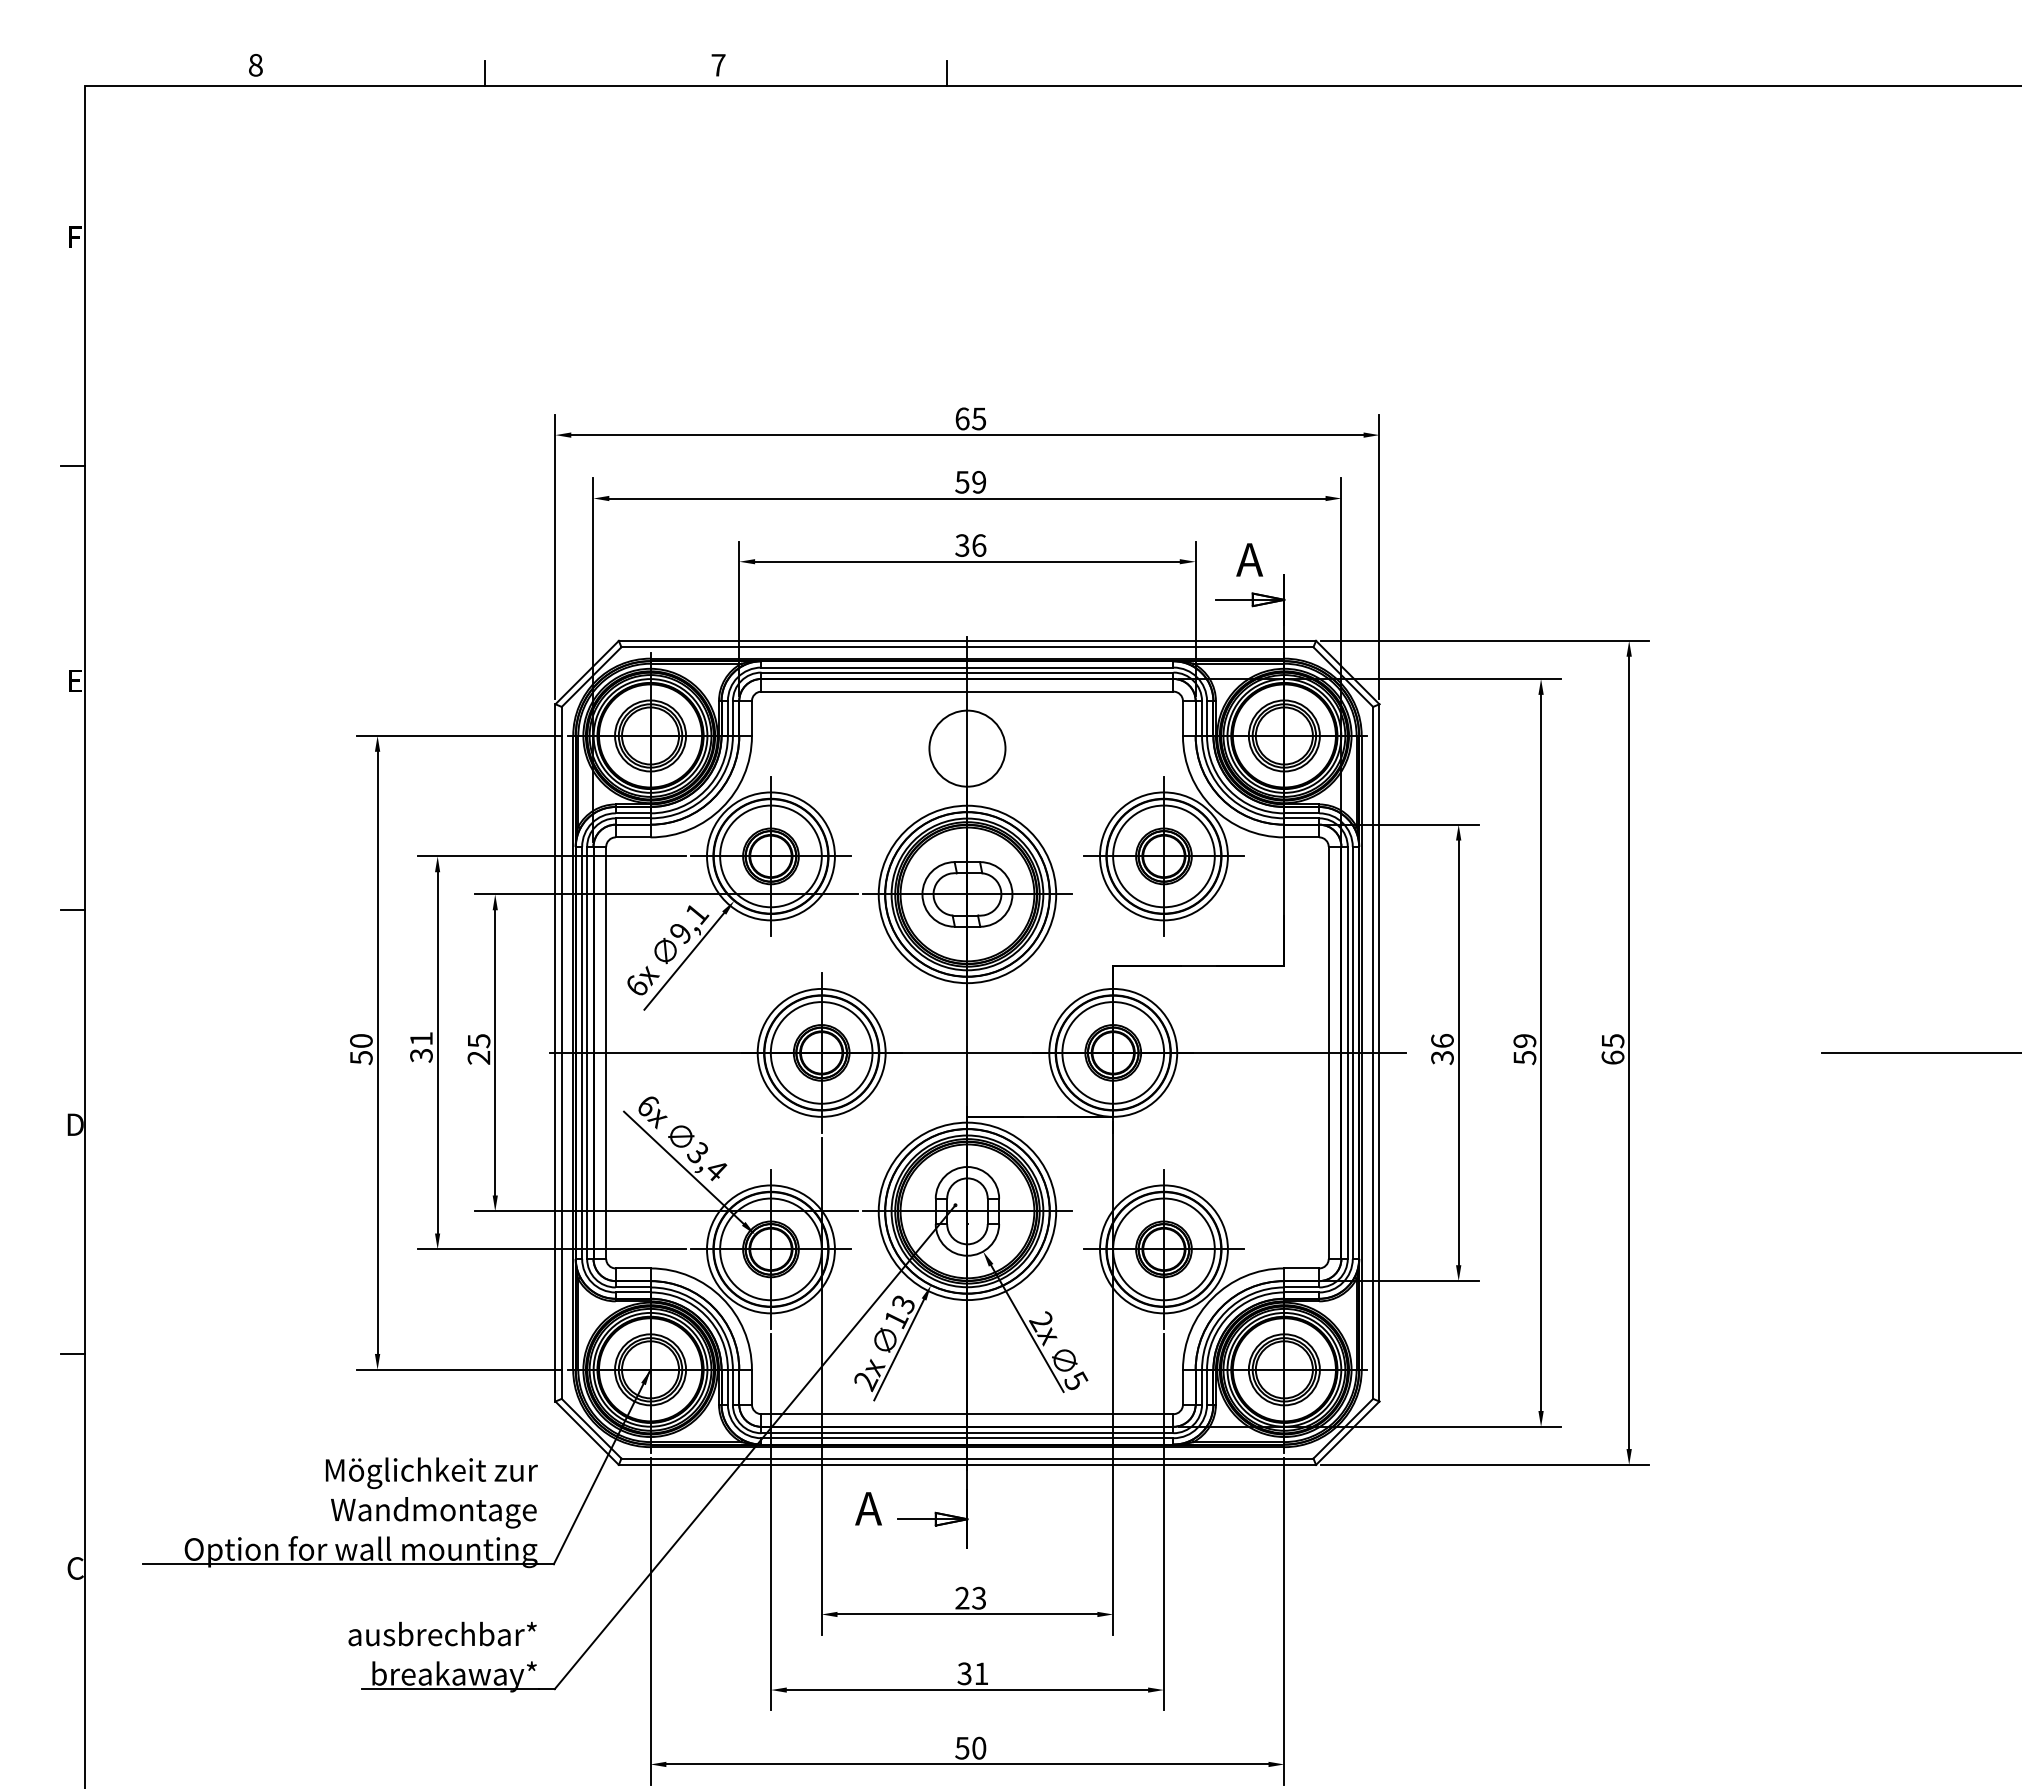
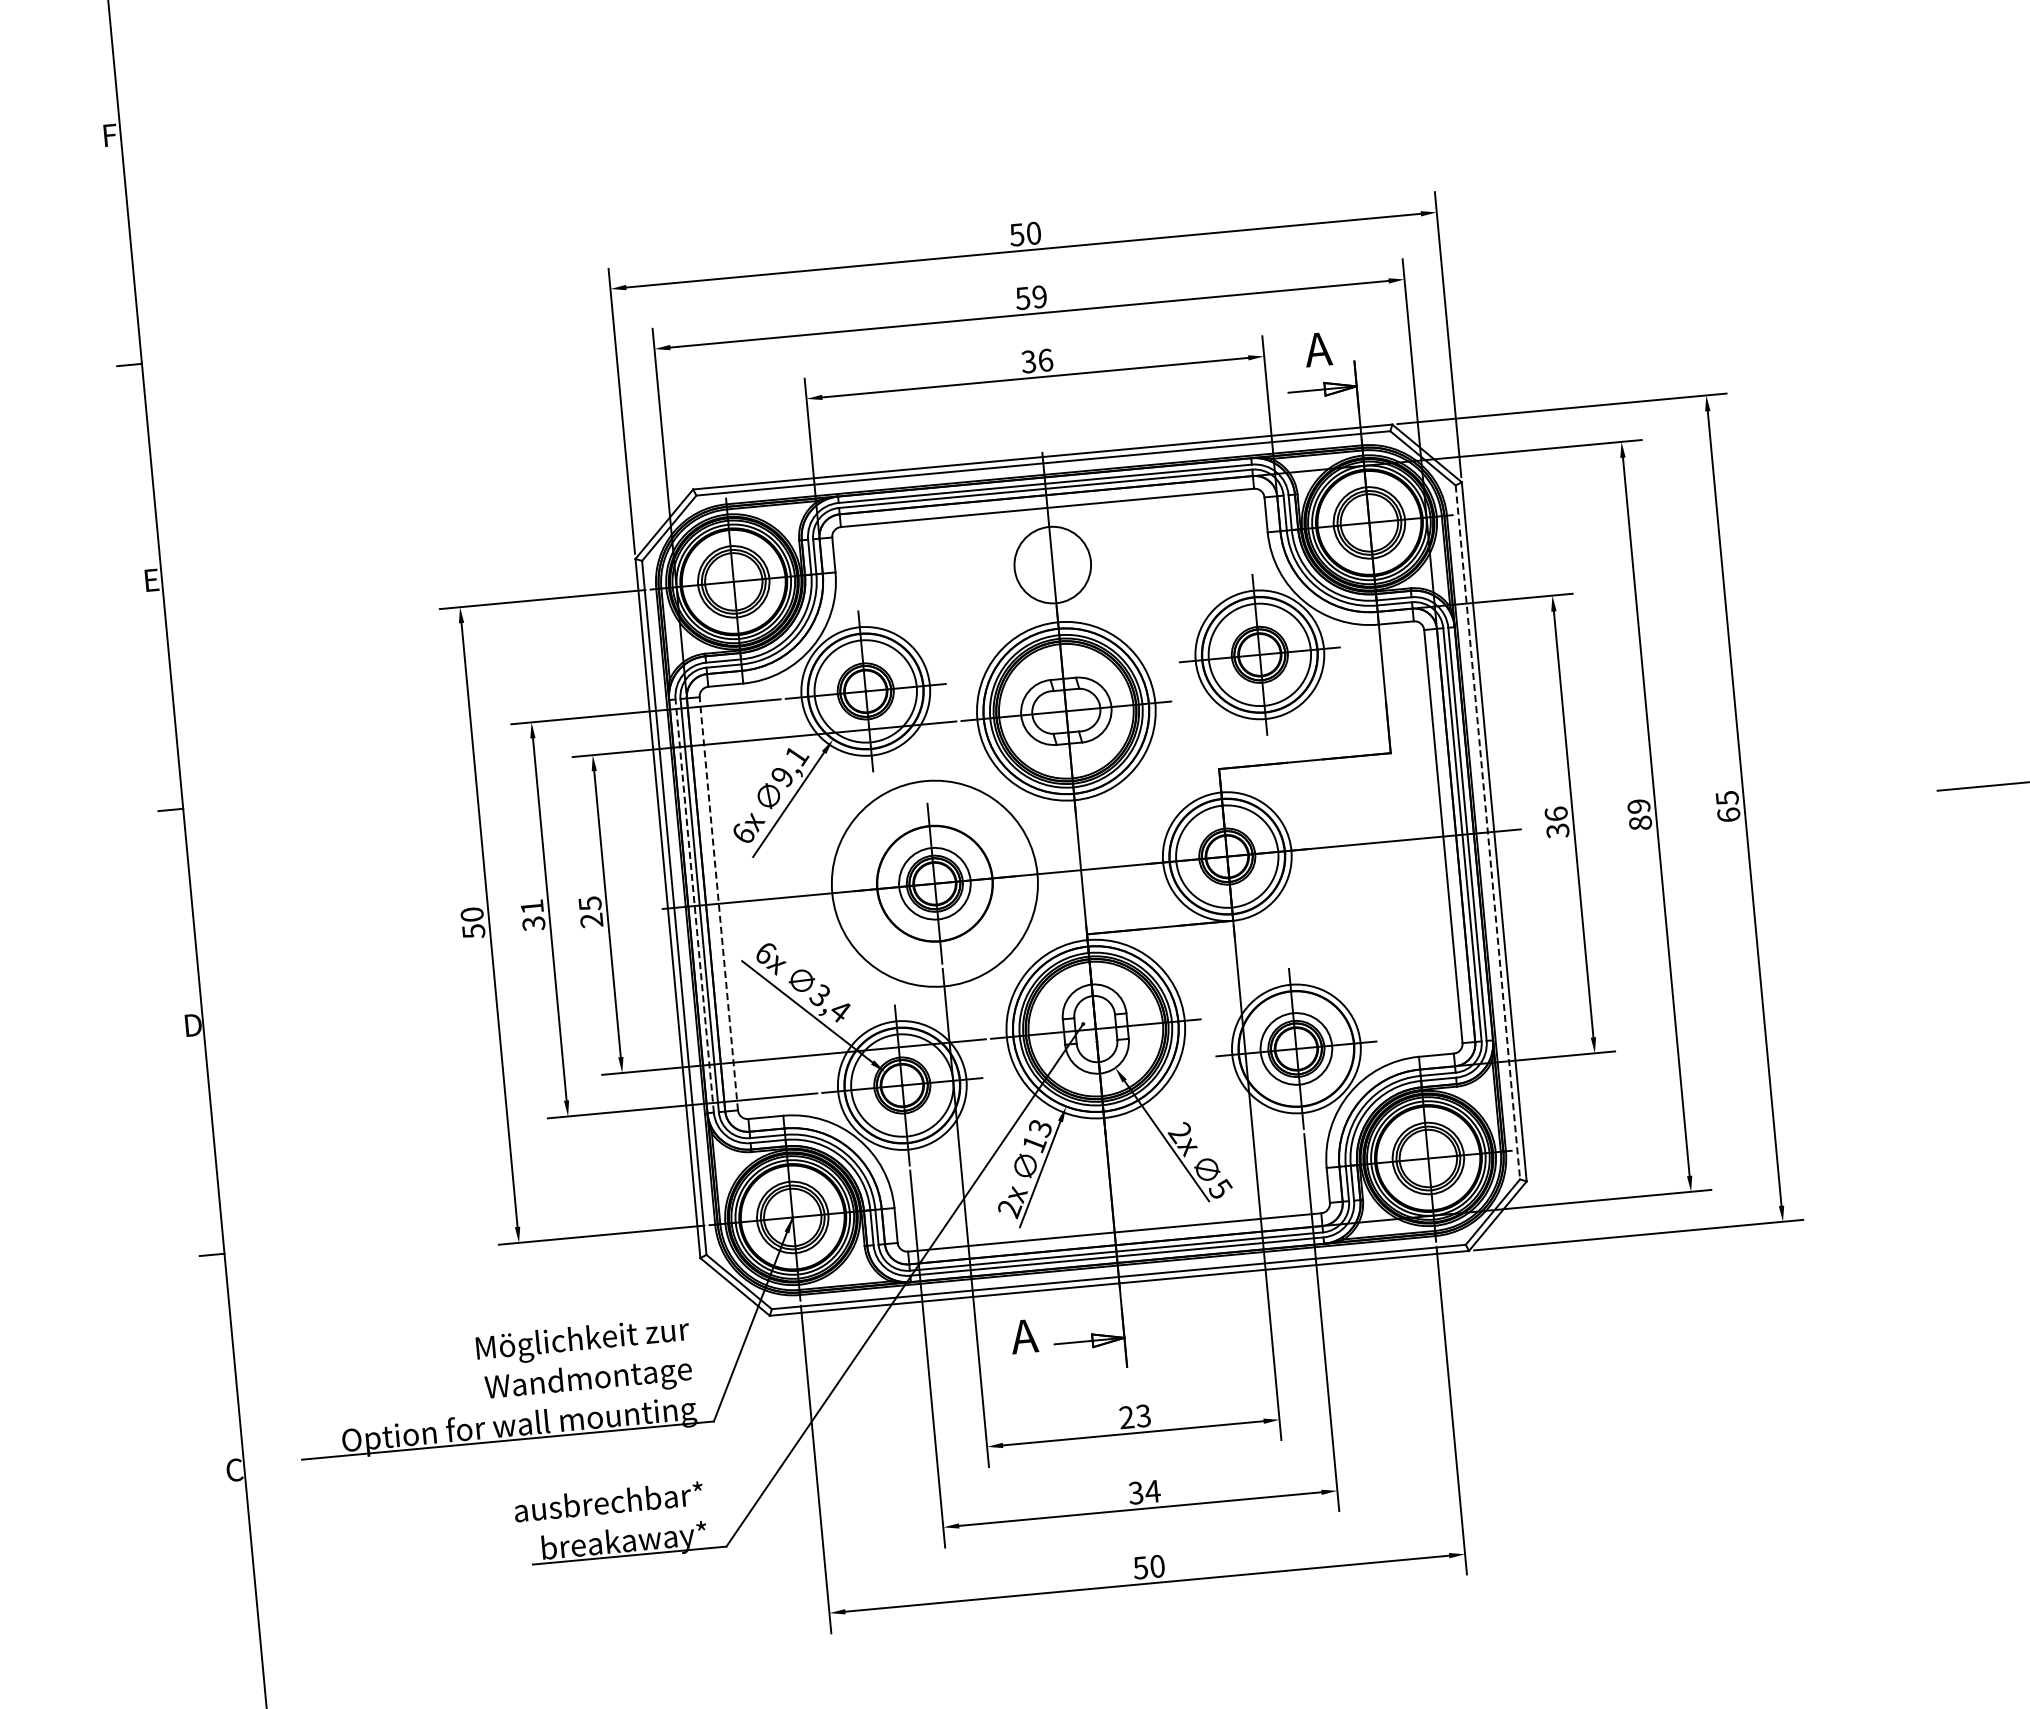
text: (970, 418) -> (1025, 233), 65 -> 50
line: (582, 1052) -> (695, 905), solid -> dashed
line: (606, 1052) -> (719, 903), solid -> dashed
circle: (821, 1052) -> (934, 883), size x0.7
circle: (821, 1052) -> (934, 883), size x1.6
line: (1373, 1052) -> (1488, 832), solid -> dashed
text: (1524, 1057) -> (1640, 822), 59 -> 89
circle: (1163, 1249) -> (1295, 1049), size x0.7
text: (980, 1673) -> (1151, 1491), 31 -> 34

